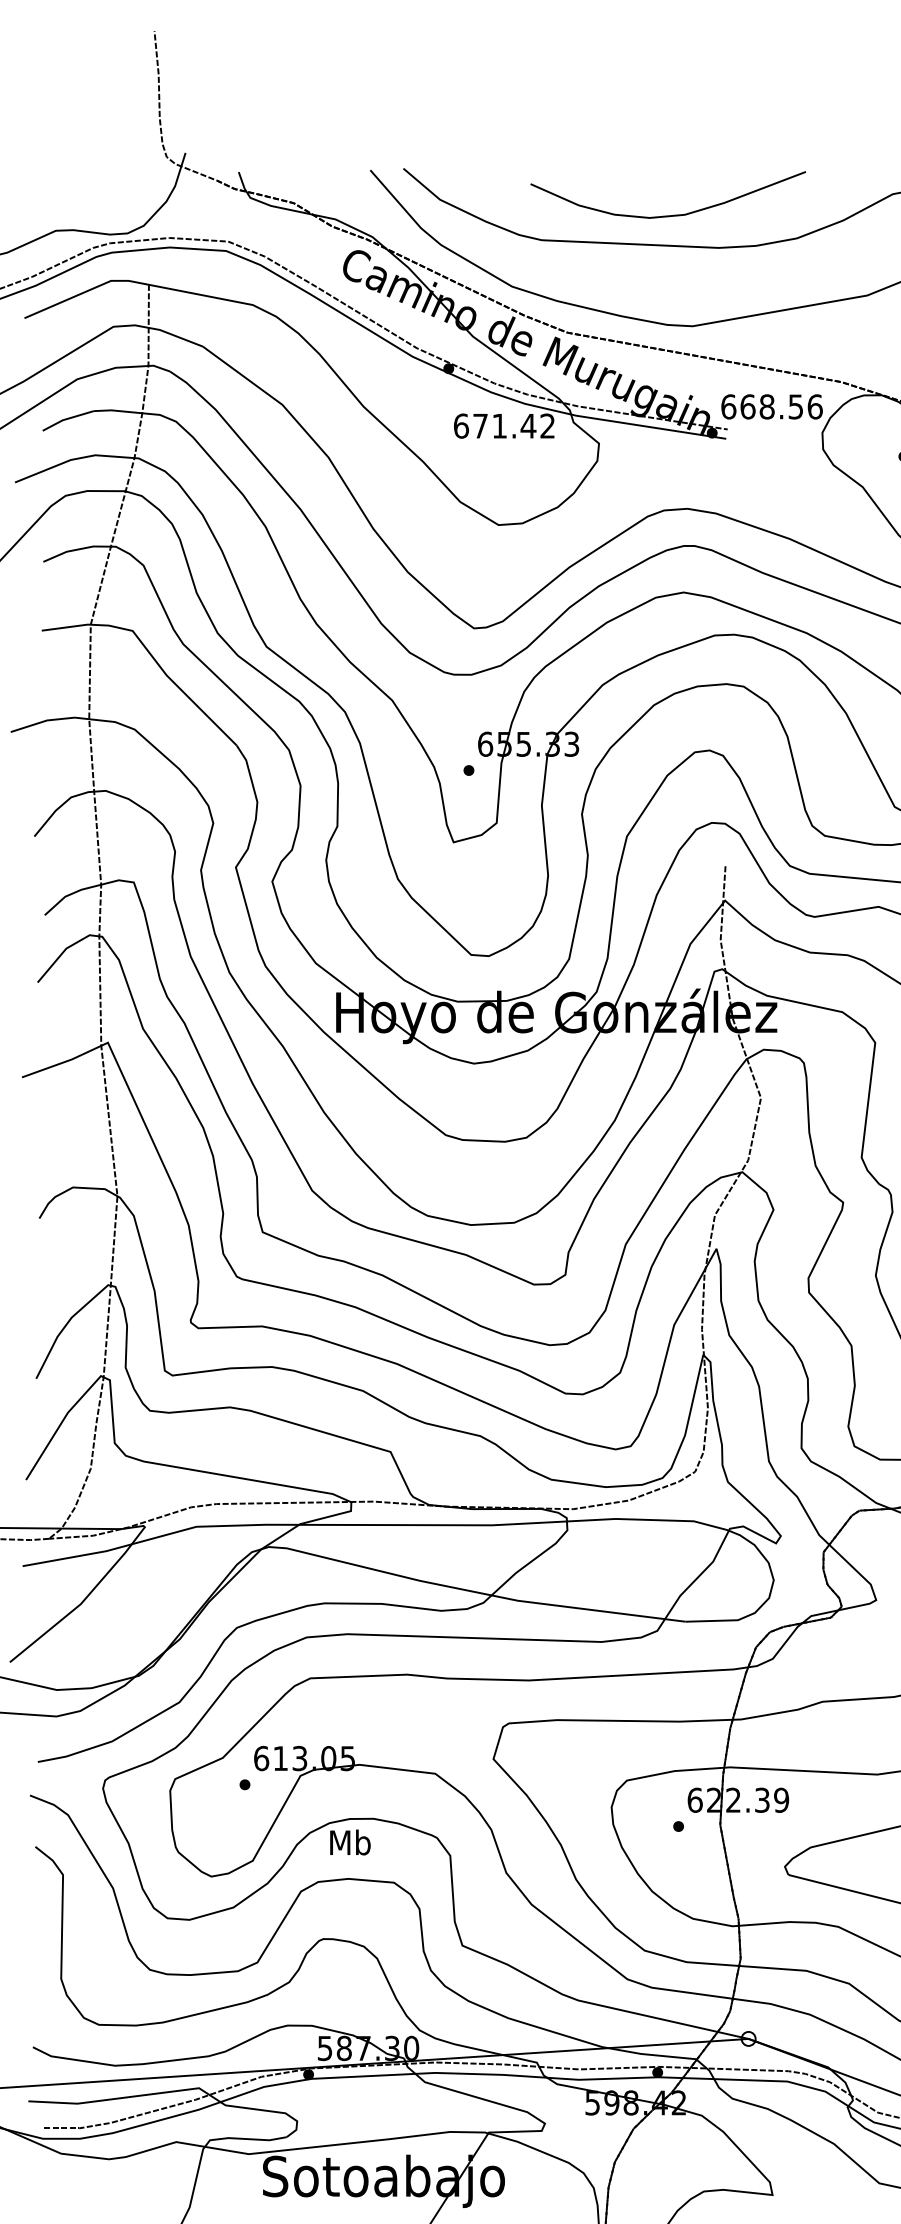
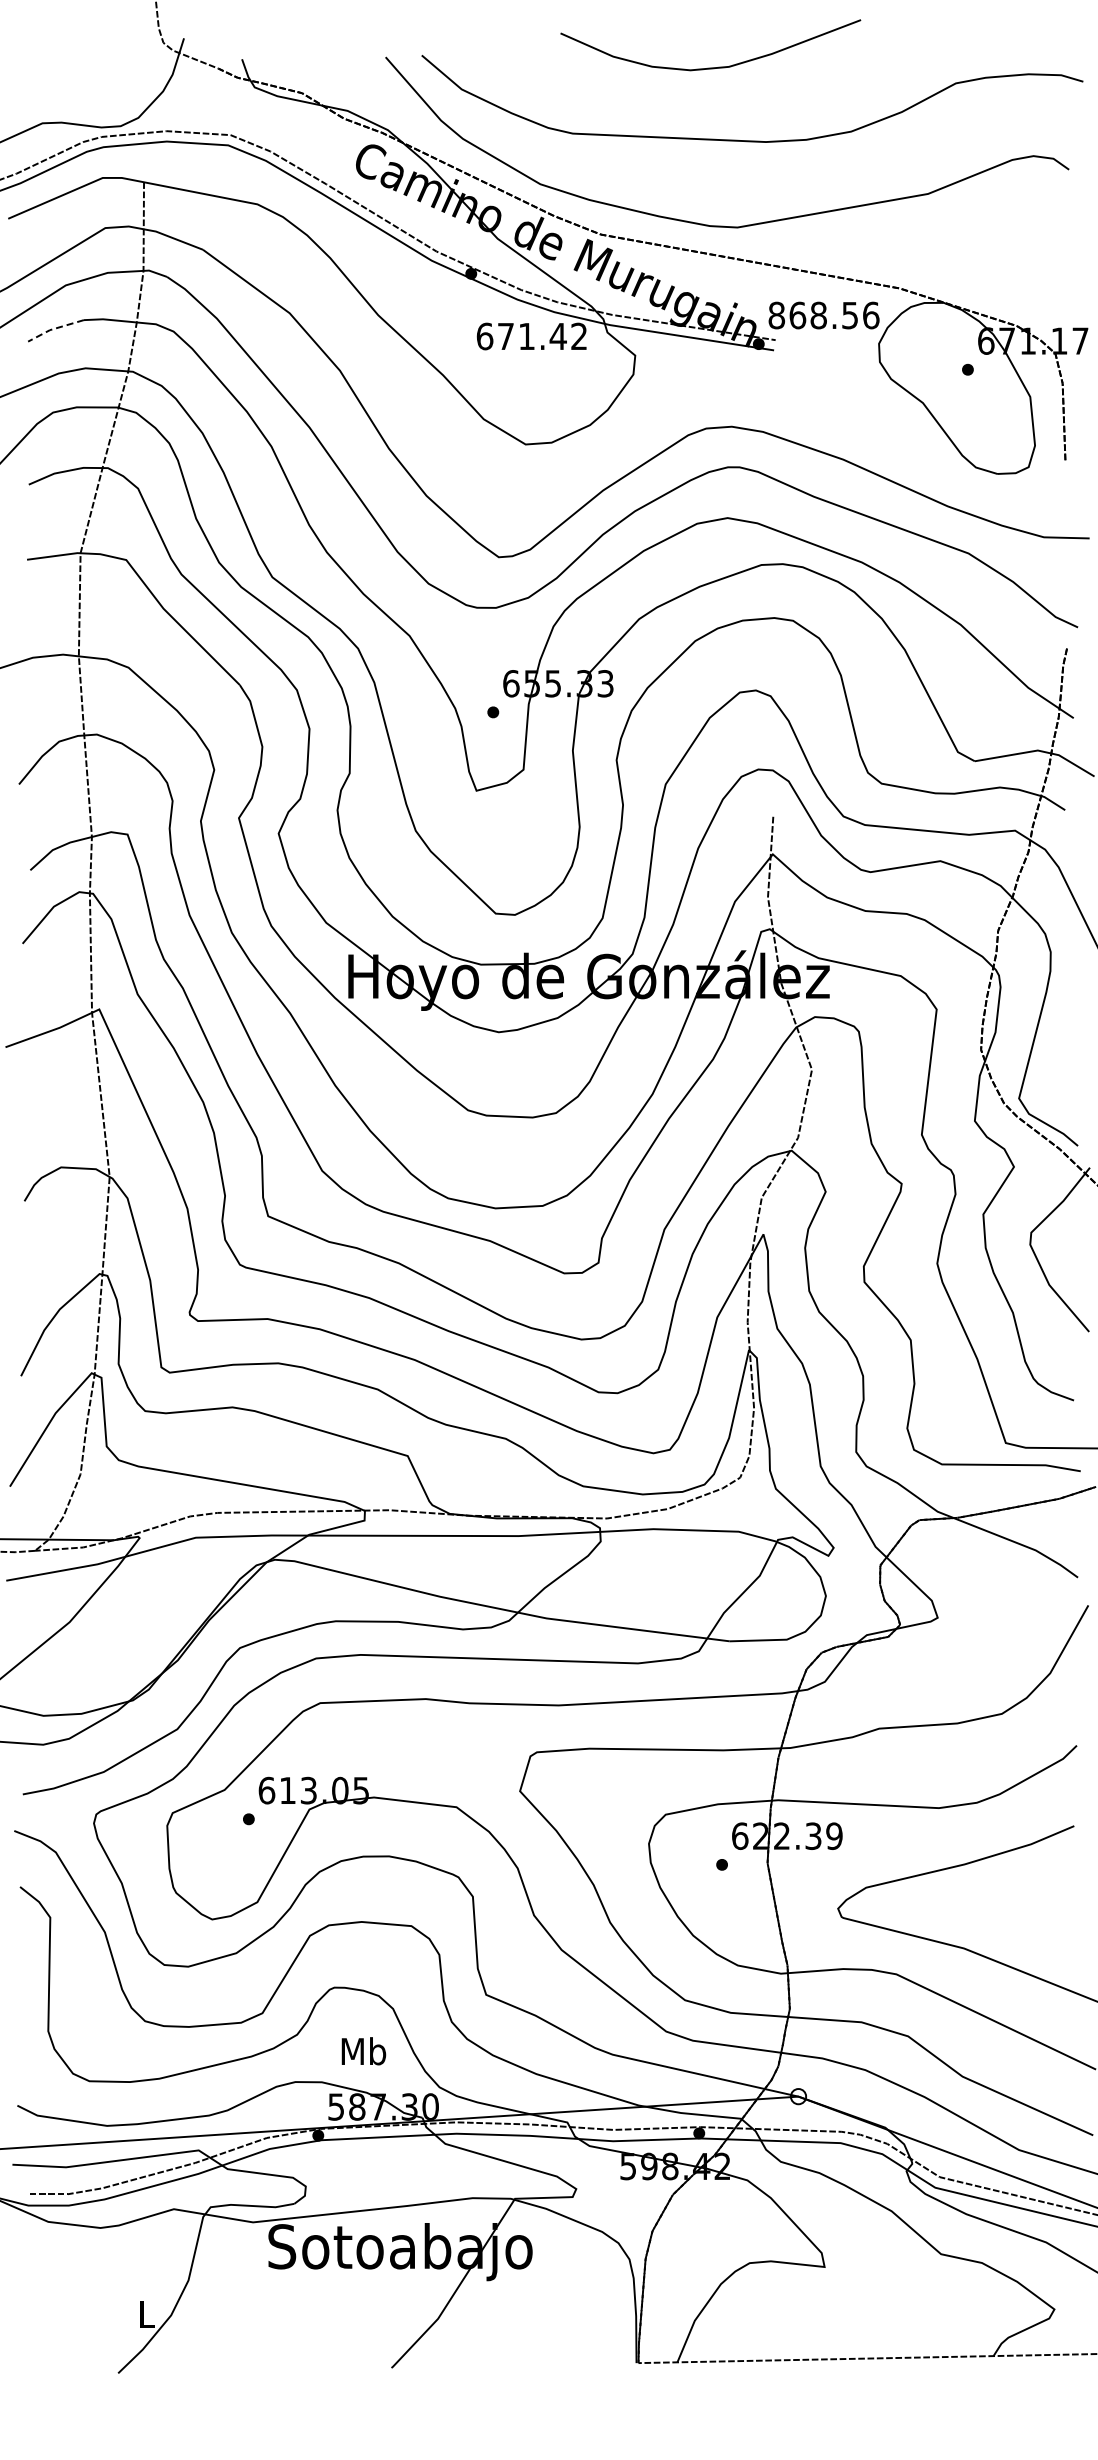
curve: (667, 215) -> (710, 67), moved
text: (728, 406) -> (776, 315), 668.56 -> 868.56
line: (66, 418) -> (54, 328), solid -> dashed
text: (350, 1842) -> (363, 2051), moved

